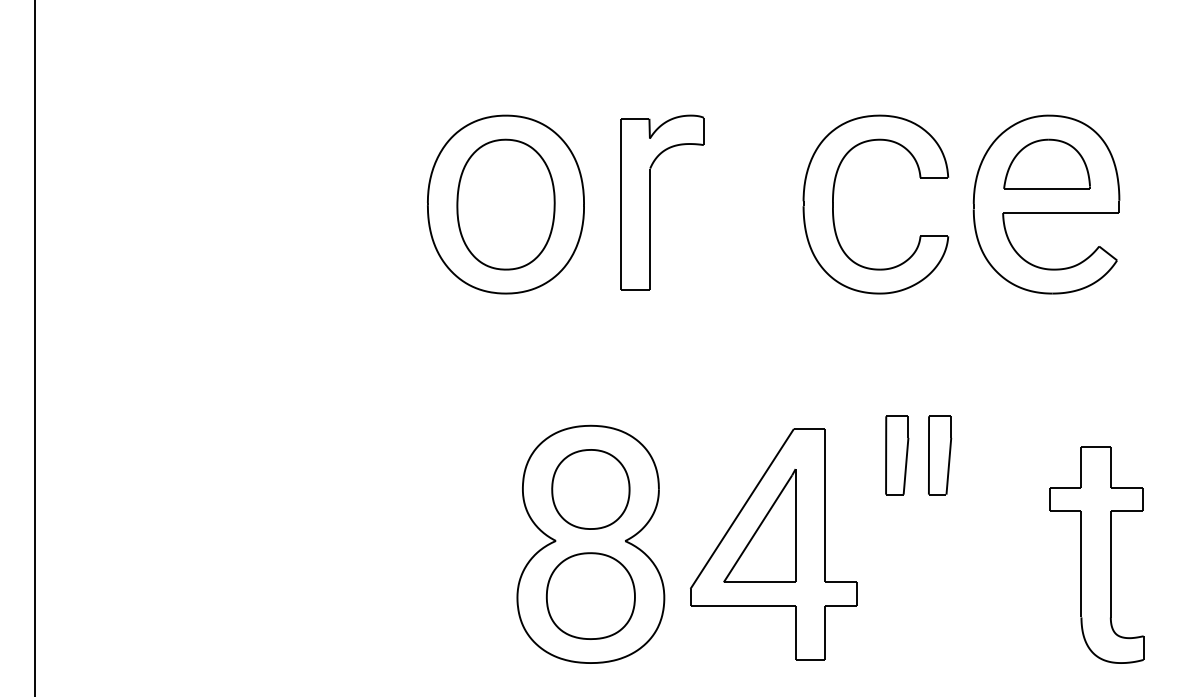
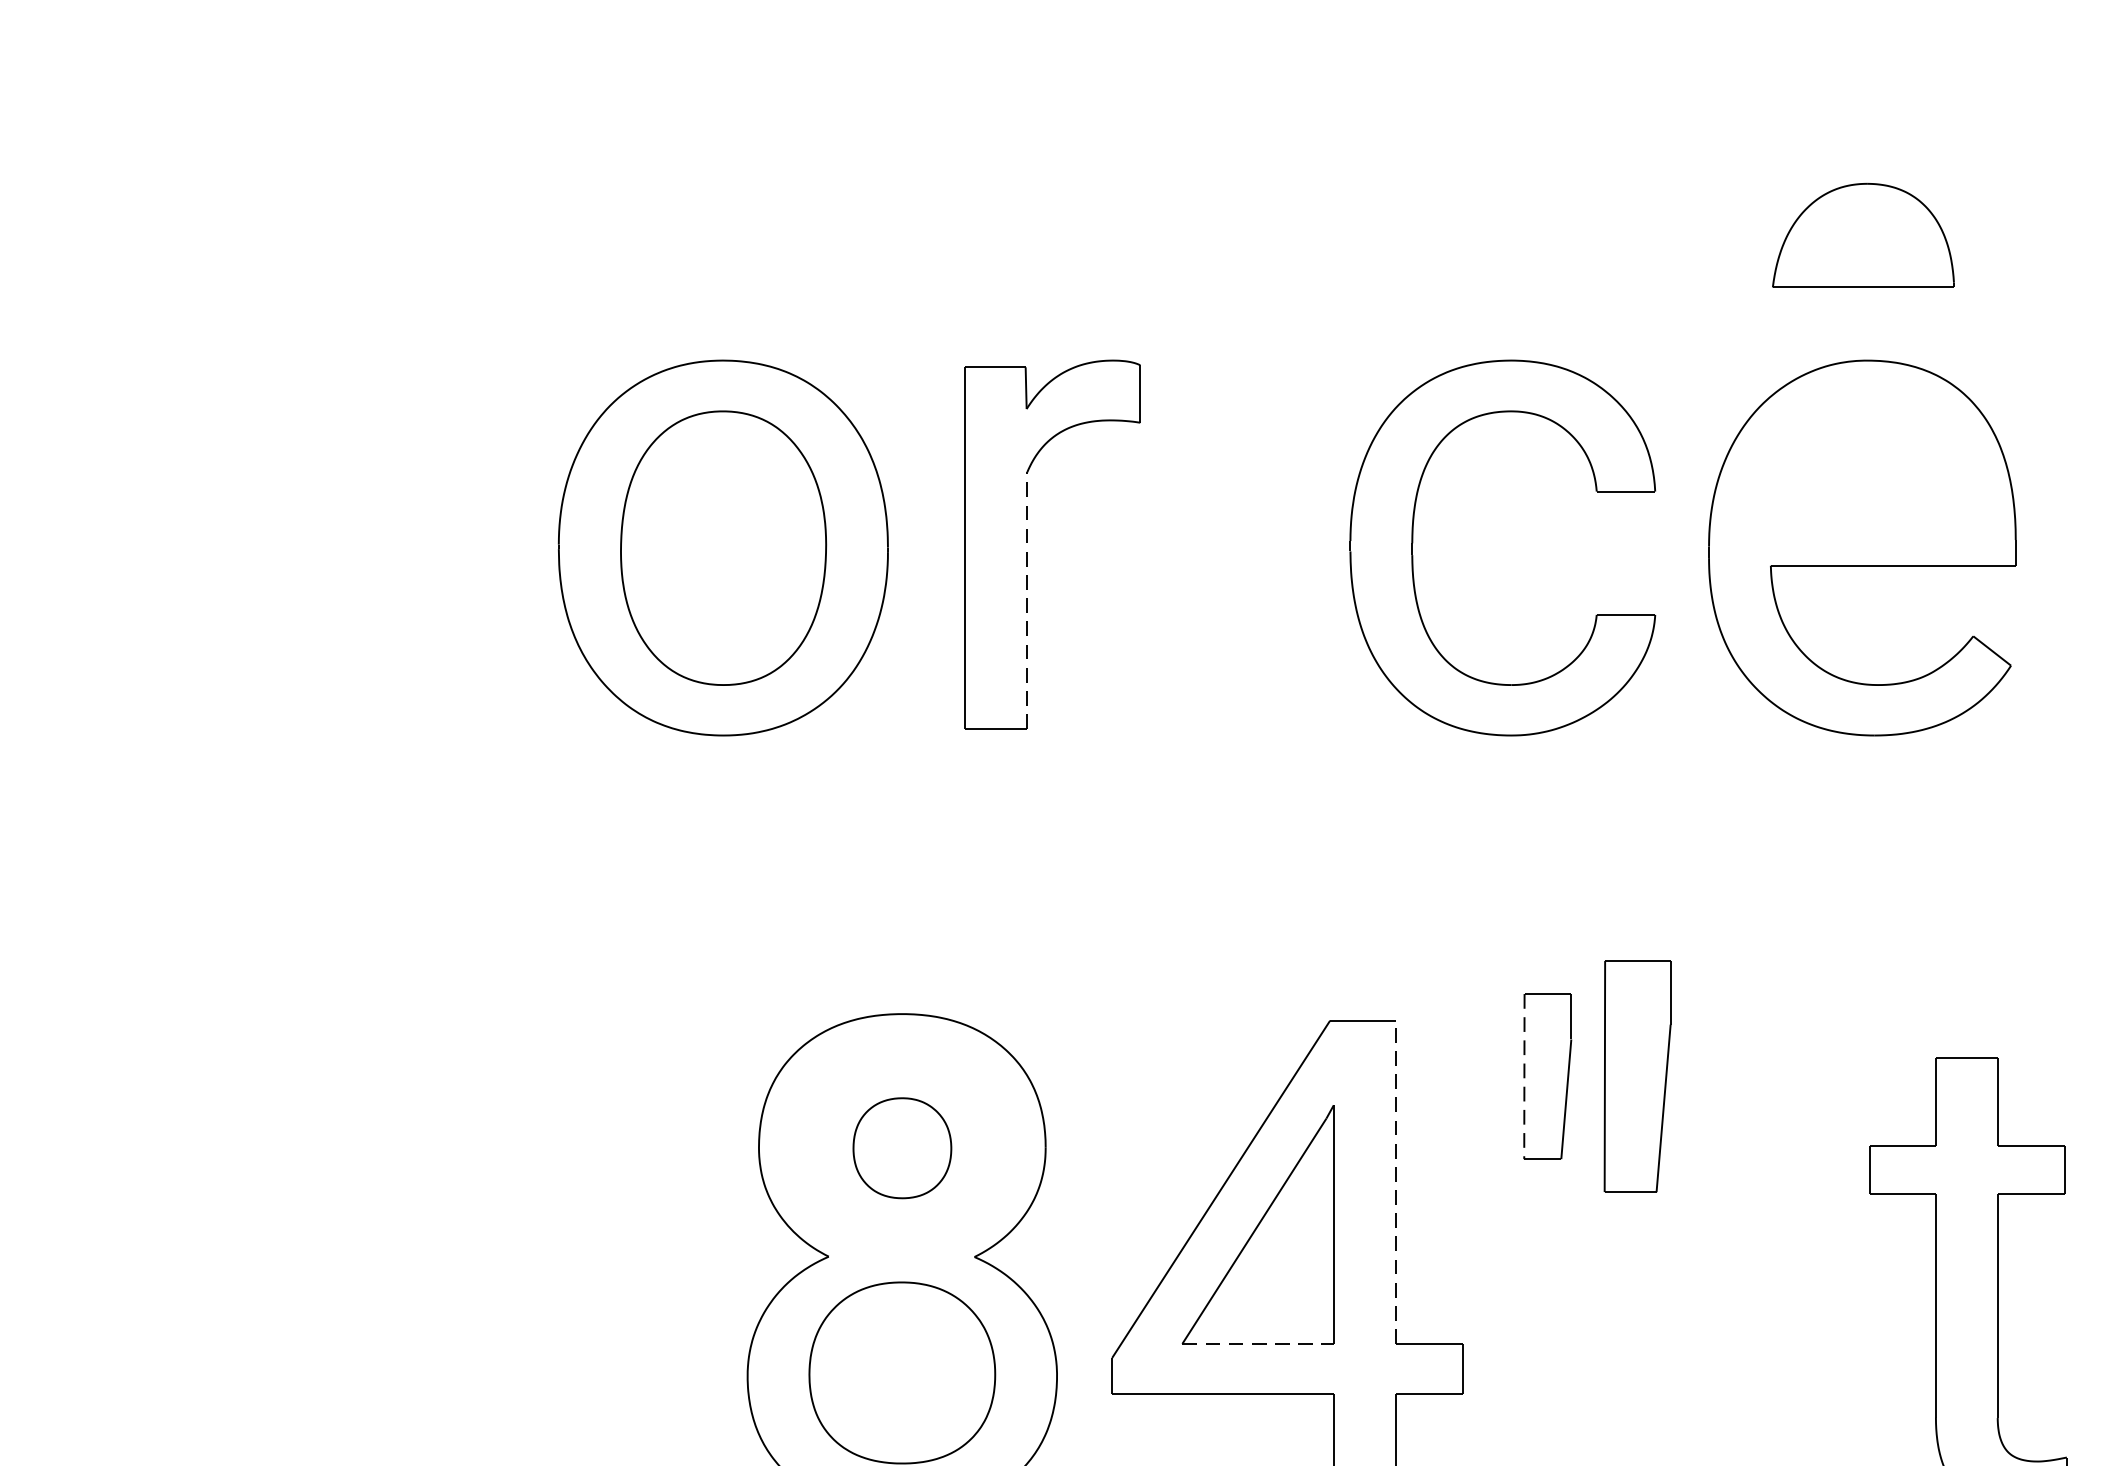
part: (1046, 163) -> (1862, 233), moved
line: (650, 229) -> (1027, 600), solid -> dashed
line: (886, 455) -> (1525, 1076), solid -> dashed
part: (940, 455) -> (1638, 1076), size x1.4
part: (590, 489) -> (901, 1148), size x0.6
line: (825, 505) -> (1396, 1182), solid -> dashed
line: (759, 582) -> (1257, 1344), solid -> dashed

